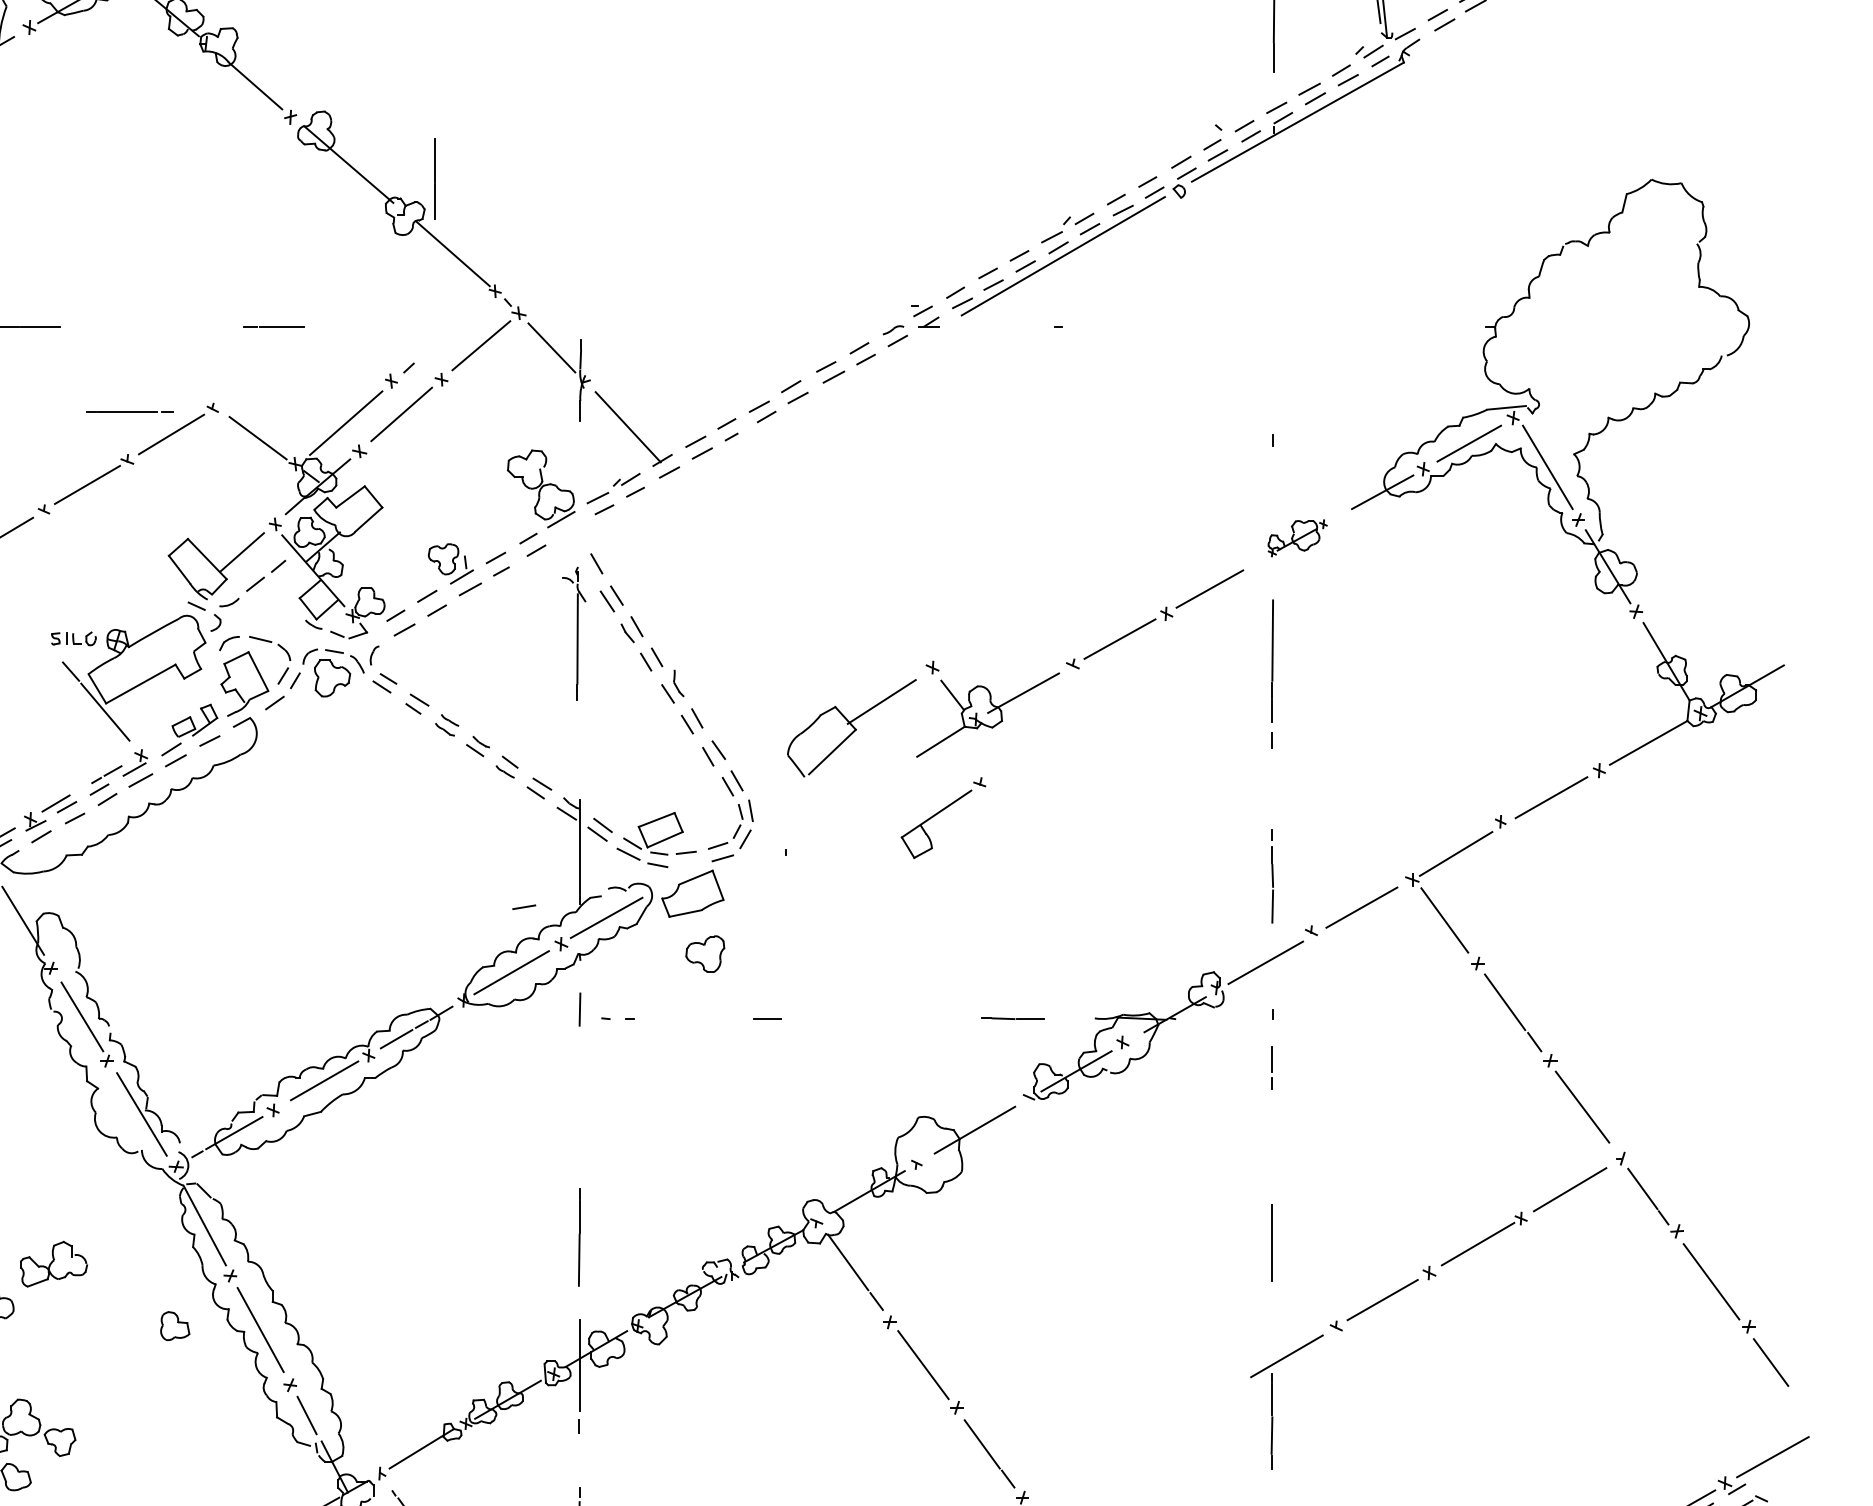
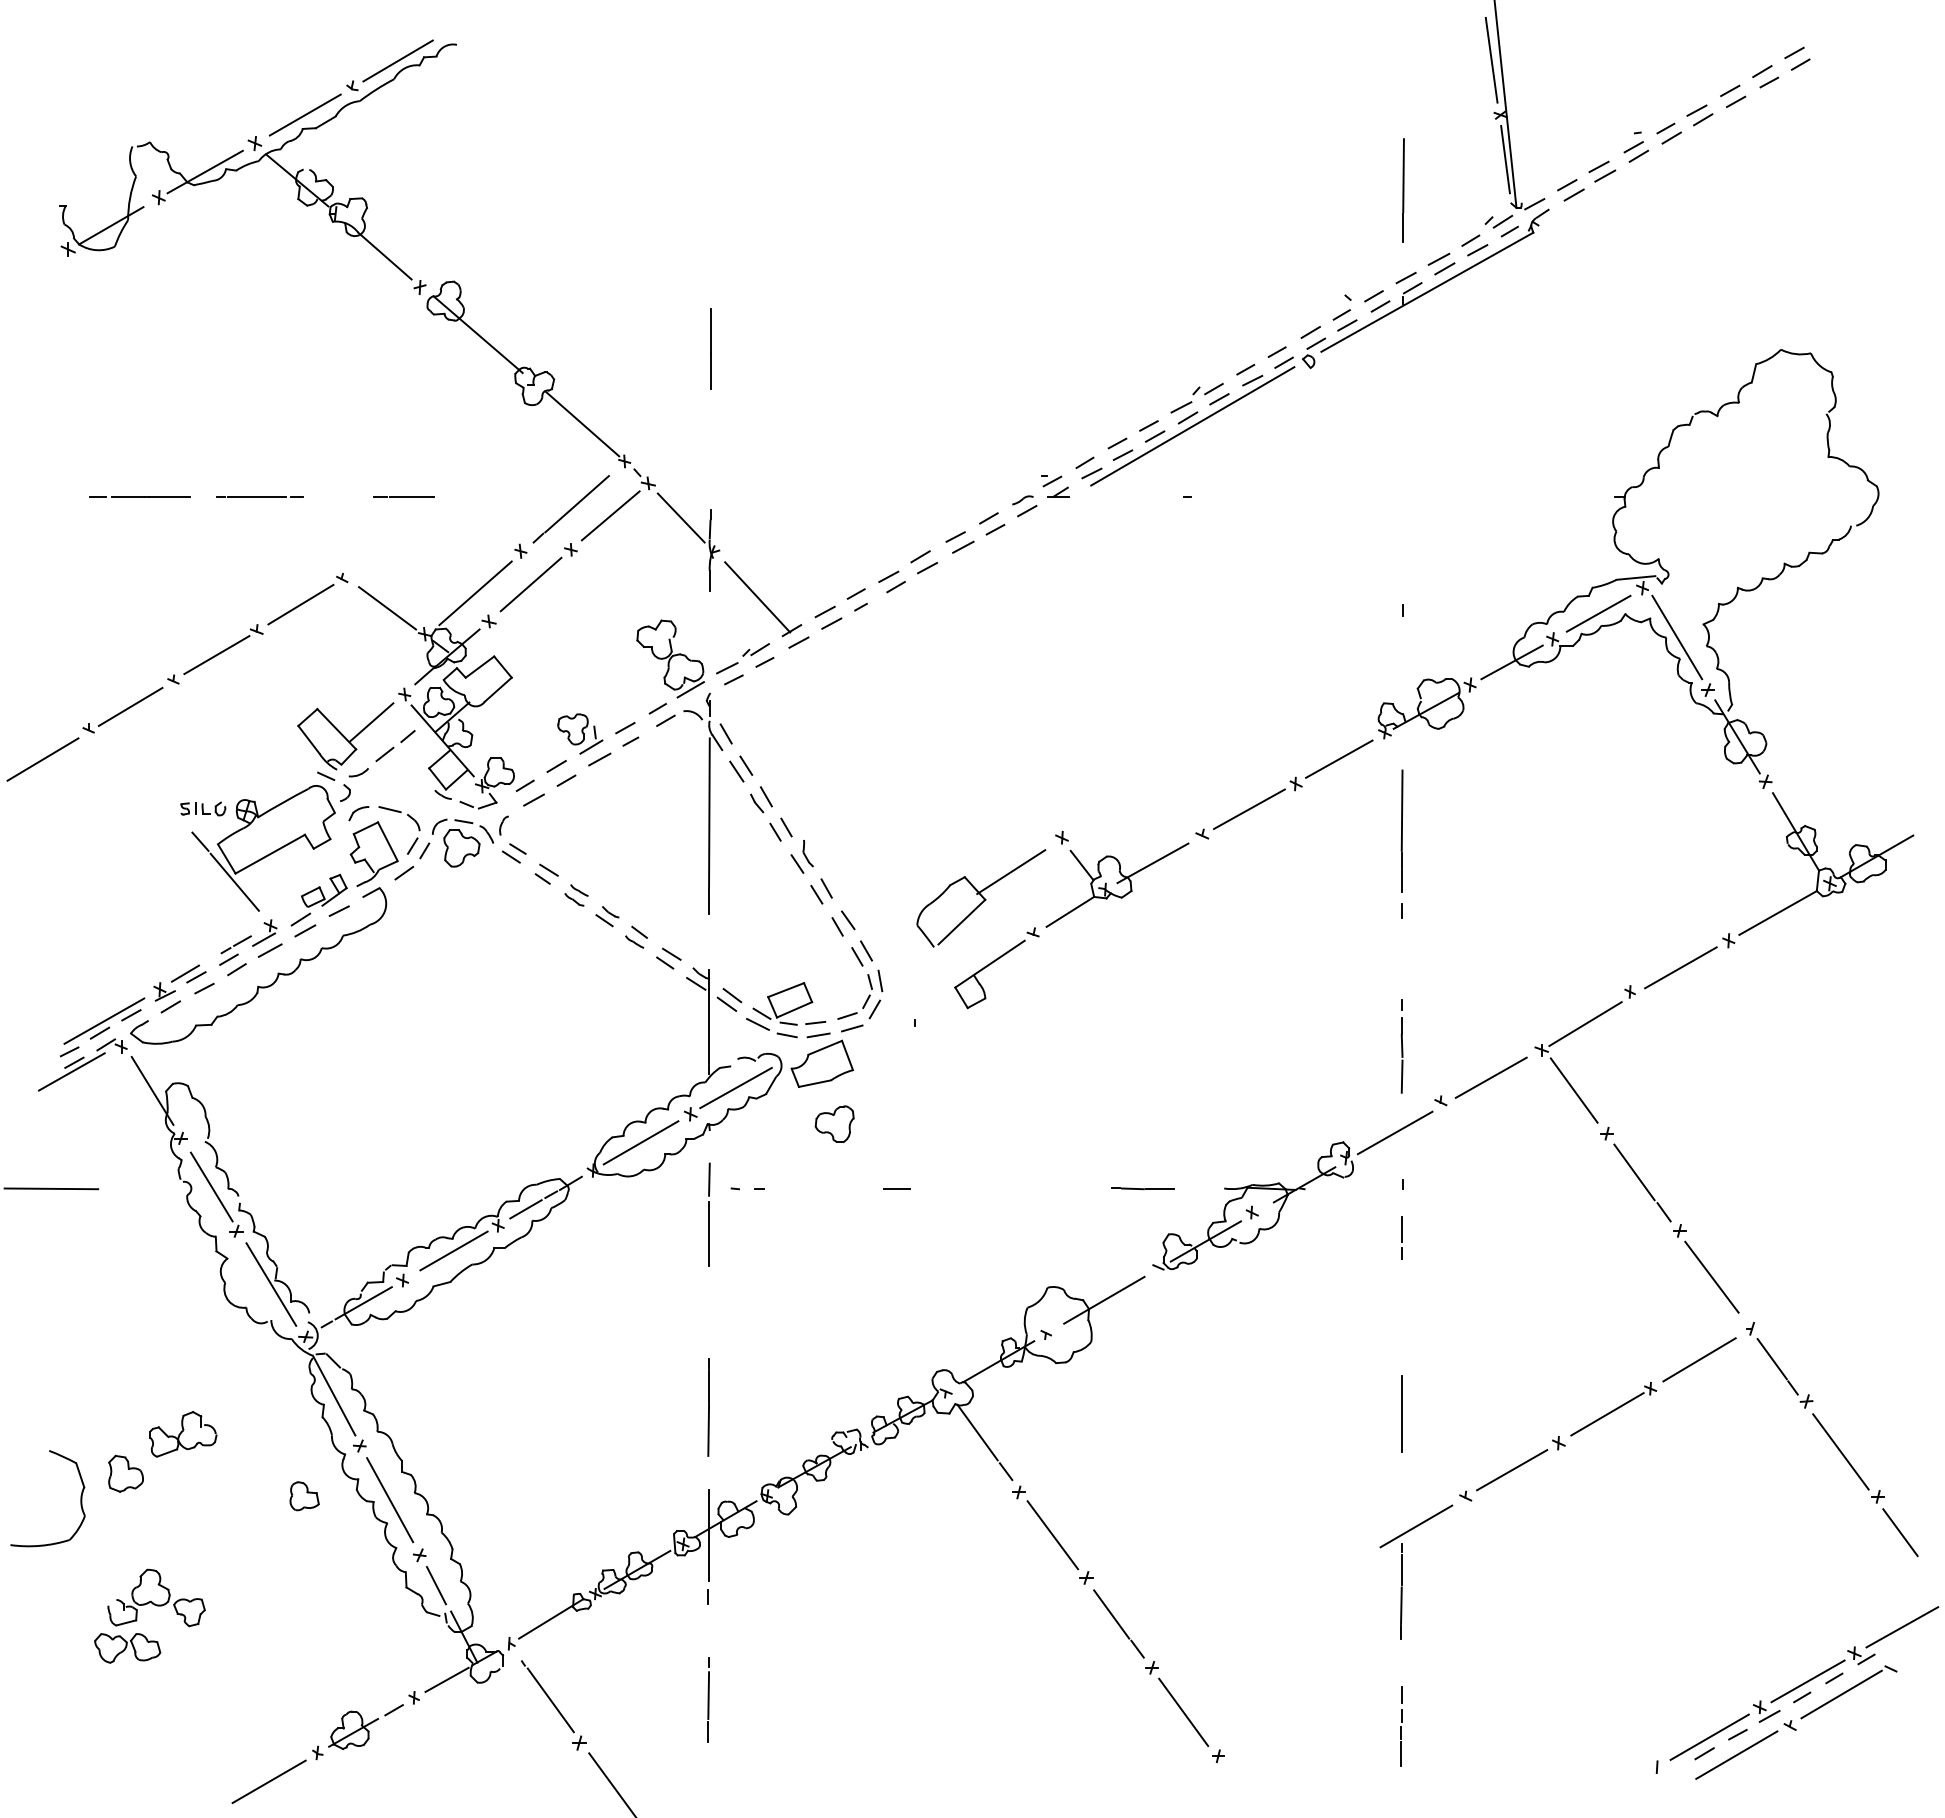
line: (435, 178) -> (710, 348), moved
line: (447, 334) -> (576, 504), added
line: (130, 411) -> (259, 496), moved
part: (1297, 538) -> (1426, 708), size x1.67
part: (574, 633) -> (703, 803), size x1.67
part: (941, 812) -> (994, 962), moved
line: (524, 907) -> (818, 1035), moved
line: (580, 1063) -> (709, 1233), added

